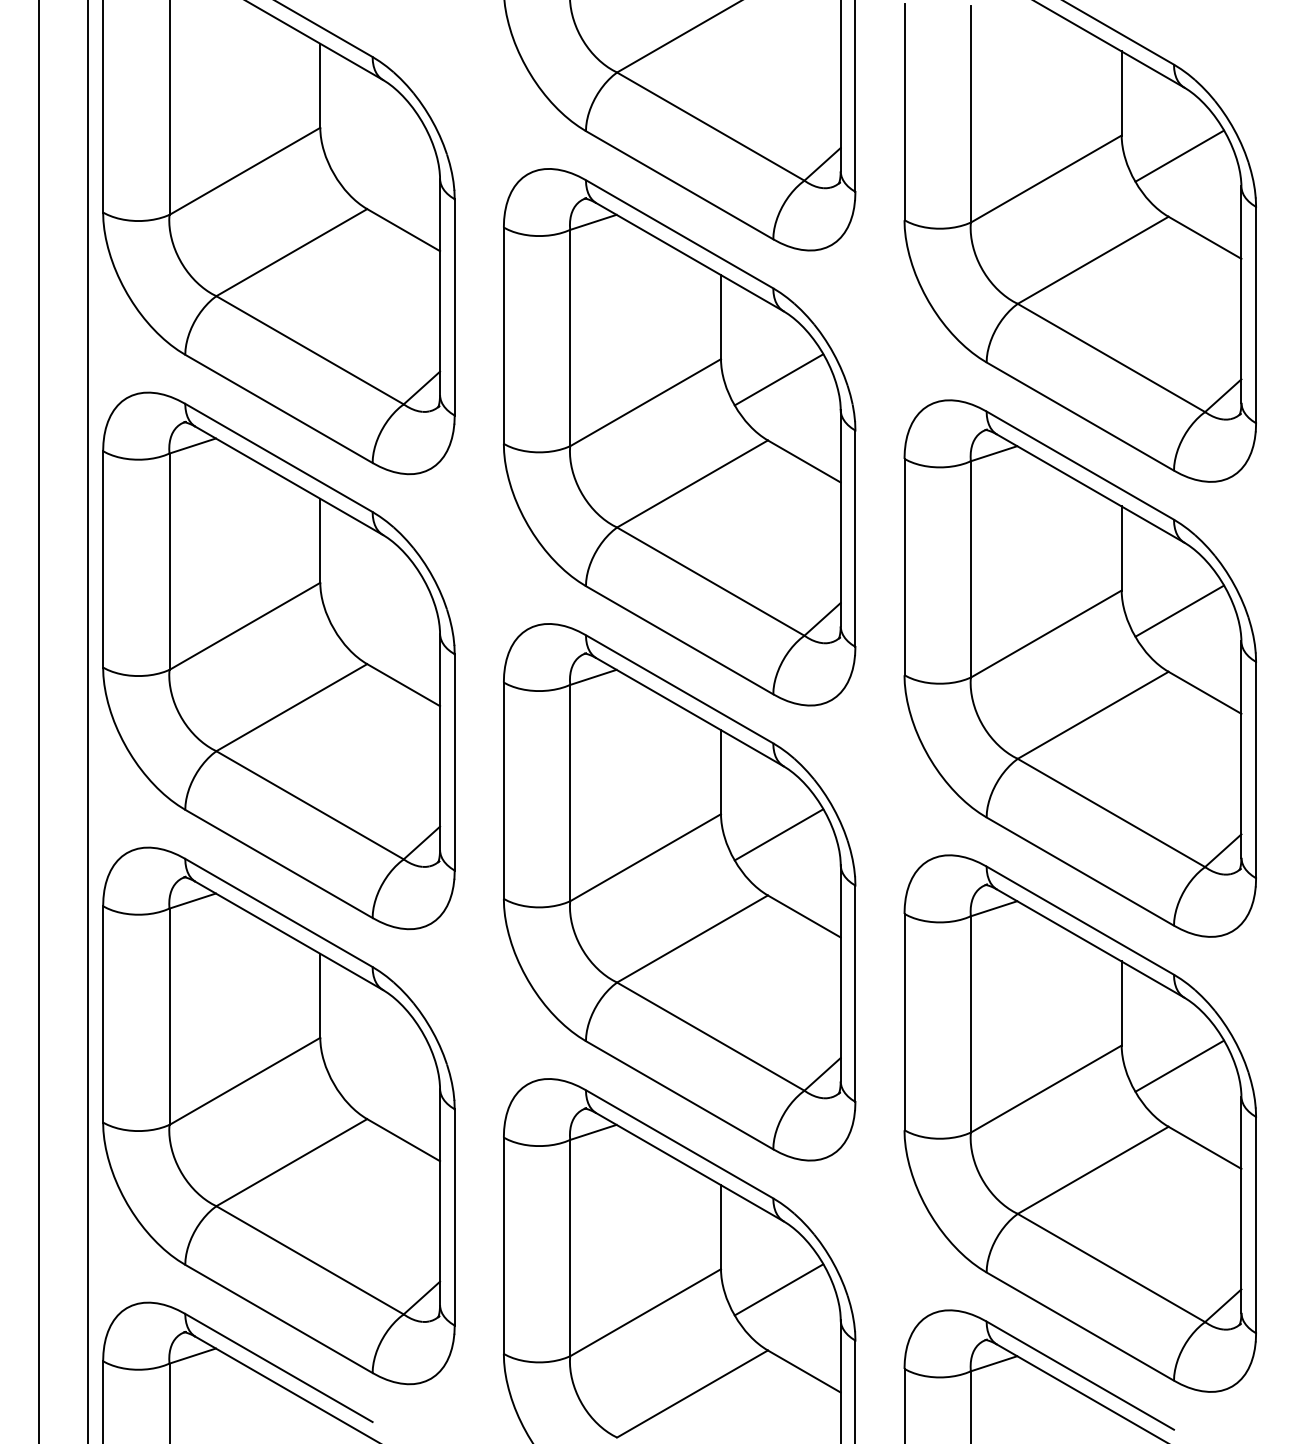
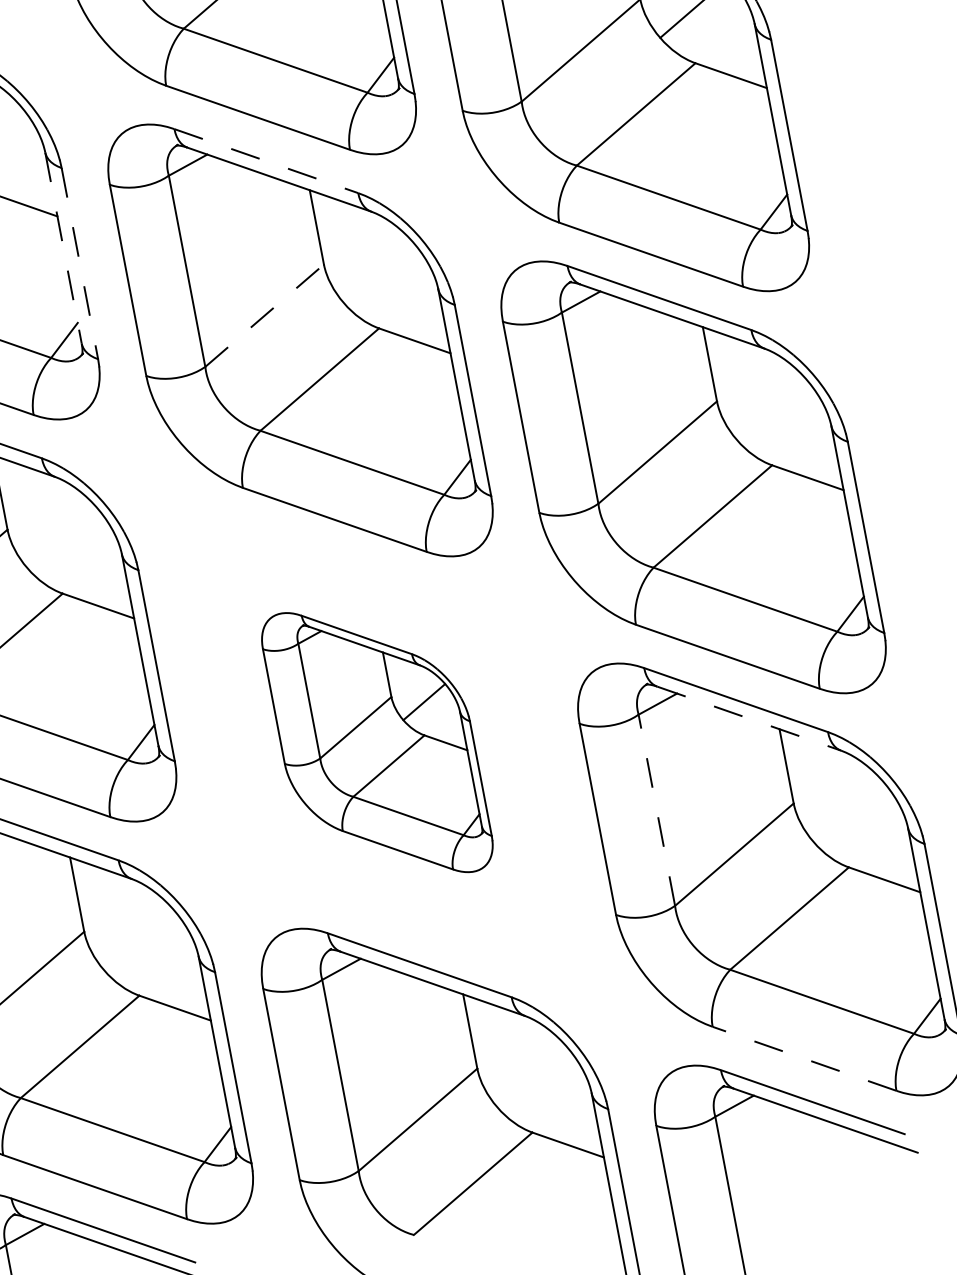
line: (680, 234) -> (267, 161), solid -> dashed
line: (440, 287) -> (63, 248), solid -> dashed
line: (454, 307) -> (79, 263), solid -> dashed
line: (778, 379) -> (378, 272), removed
line: (646, 402) -> (265, 315), solid -> dashed
line: (1179, 610) -> (771, 409), removed
part: (679, 892) -> (377, 742), size x0.6
line: (1091, 943) -> (749, 718), solid -> dashed
line: (970, 1023) -> (656, 809), solid -> dashed
line: (1179, 1065) -> (848, 811), removed
line: (778, 1289) -> (531, 1076), removed
line: (1079, 1326) -> (803, 1058), solid -> dashed

